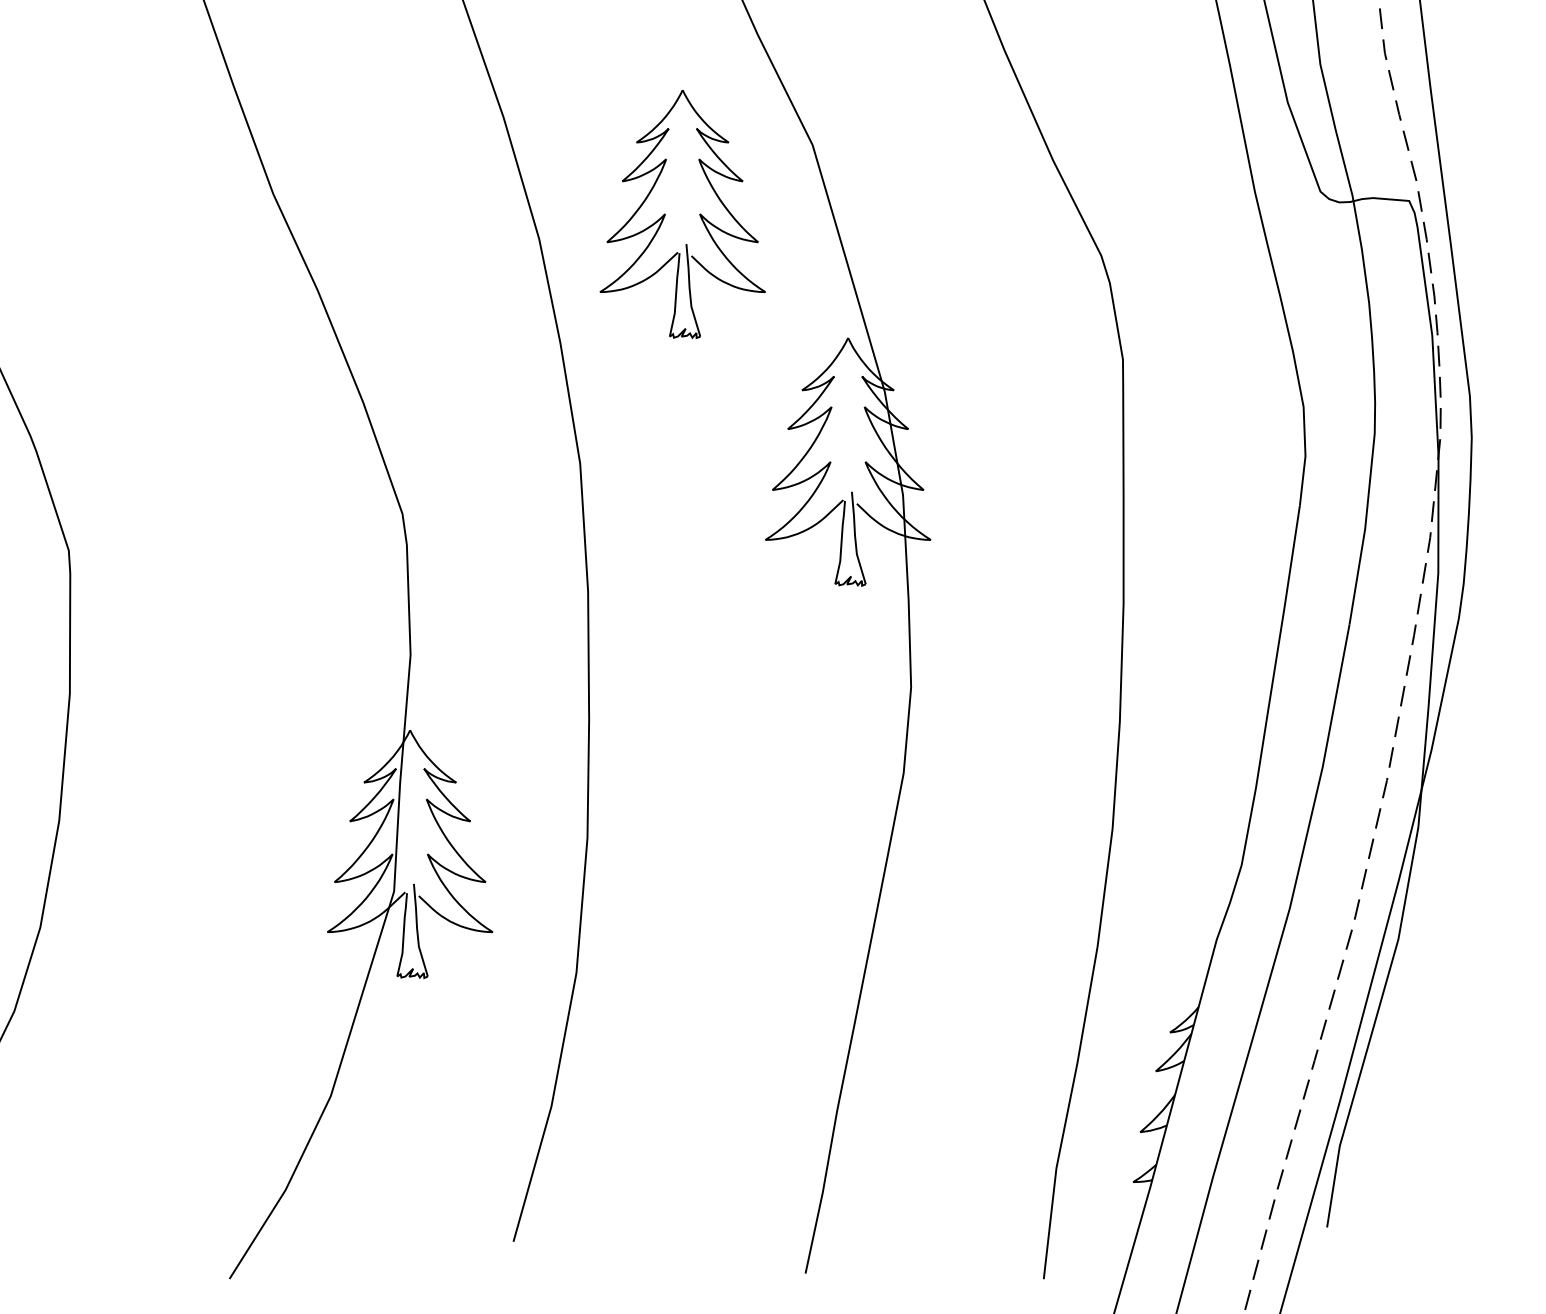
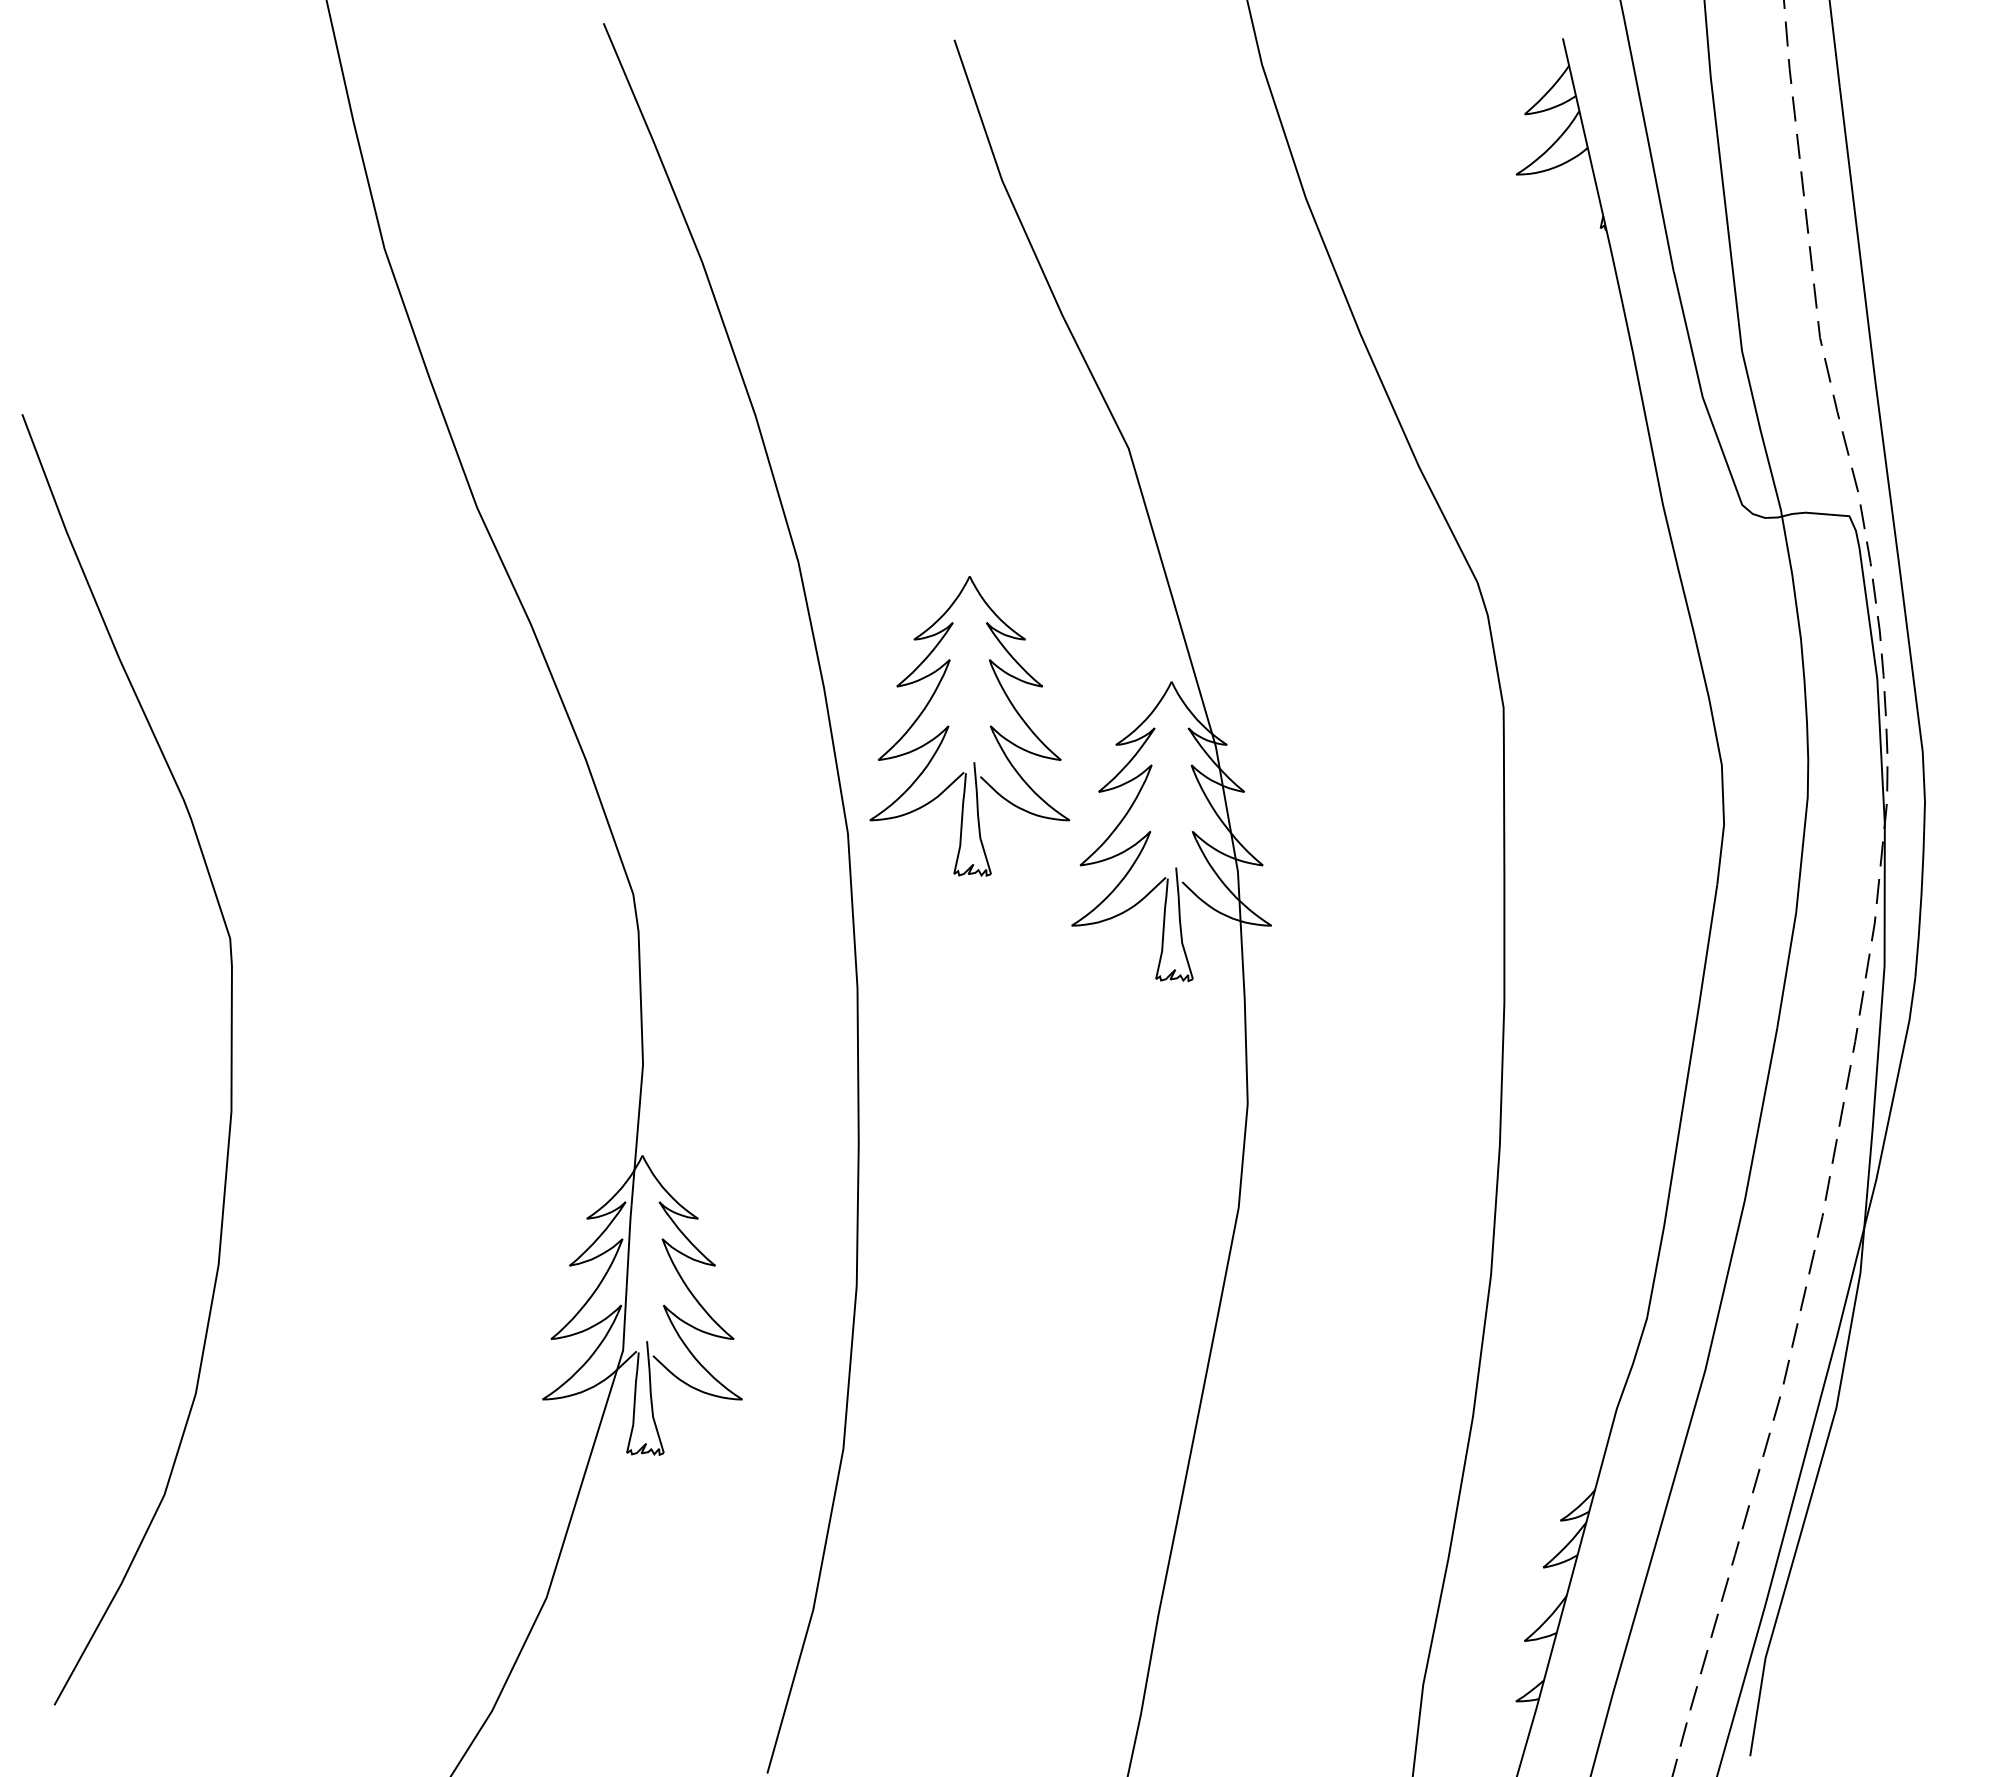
part: (665, 214) -> (949, 726), moved

